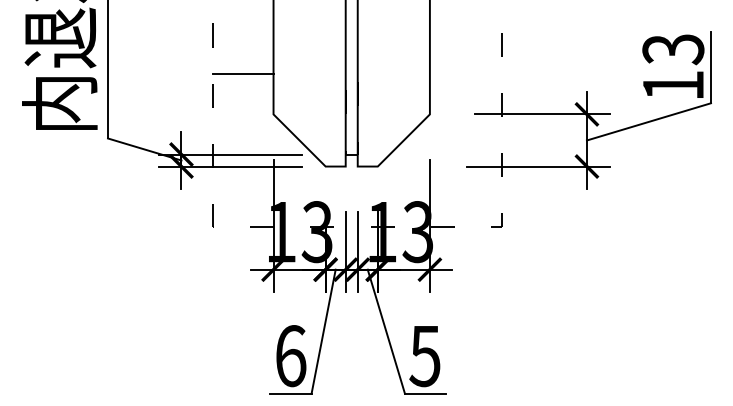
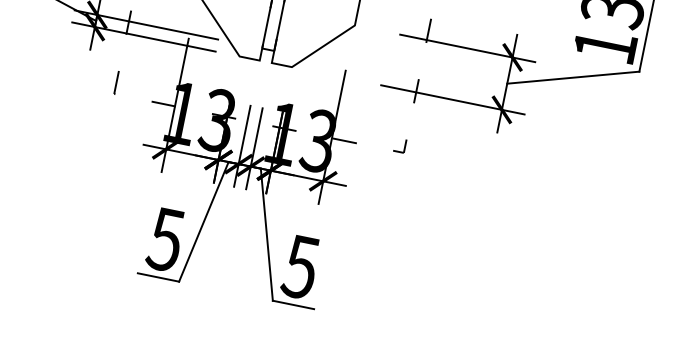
text: (290, 356) -> (165, 239), 6 -> 5

